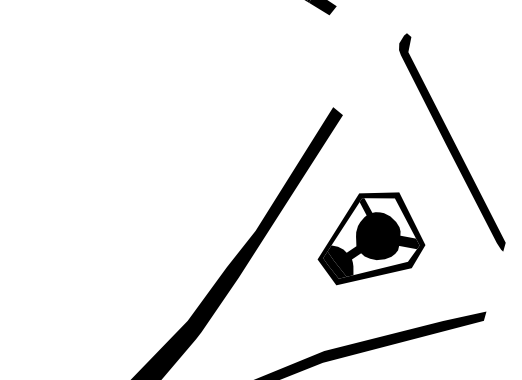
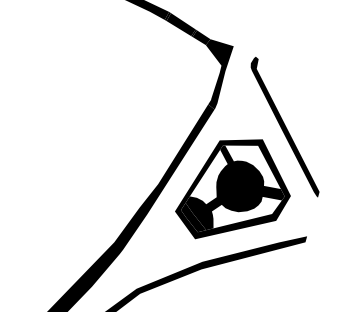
fill: (350, 60) -> (219, 74), added
part: (370, 239) -> (232, 189), size x1.67

